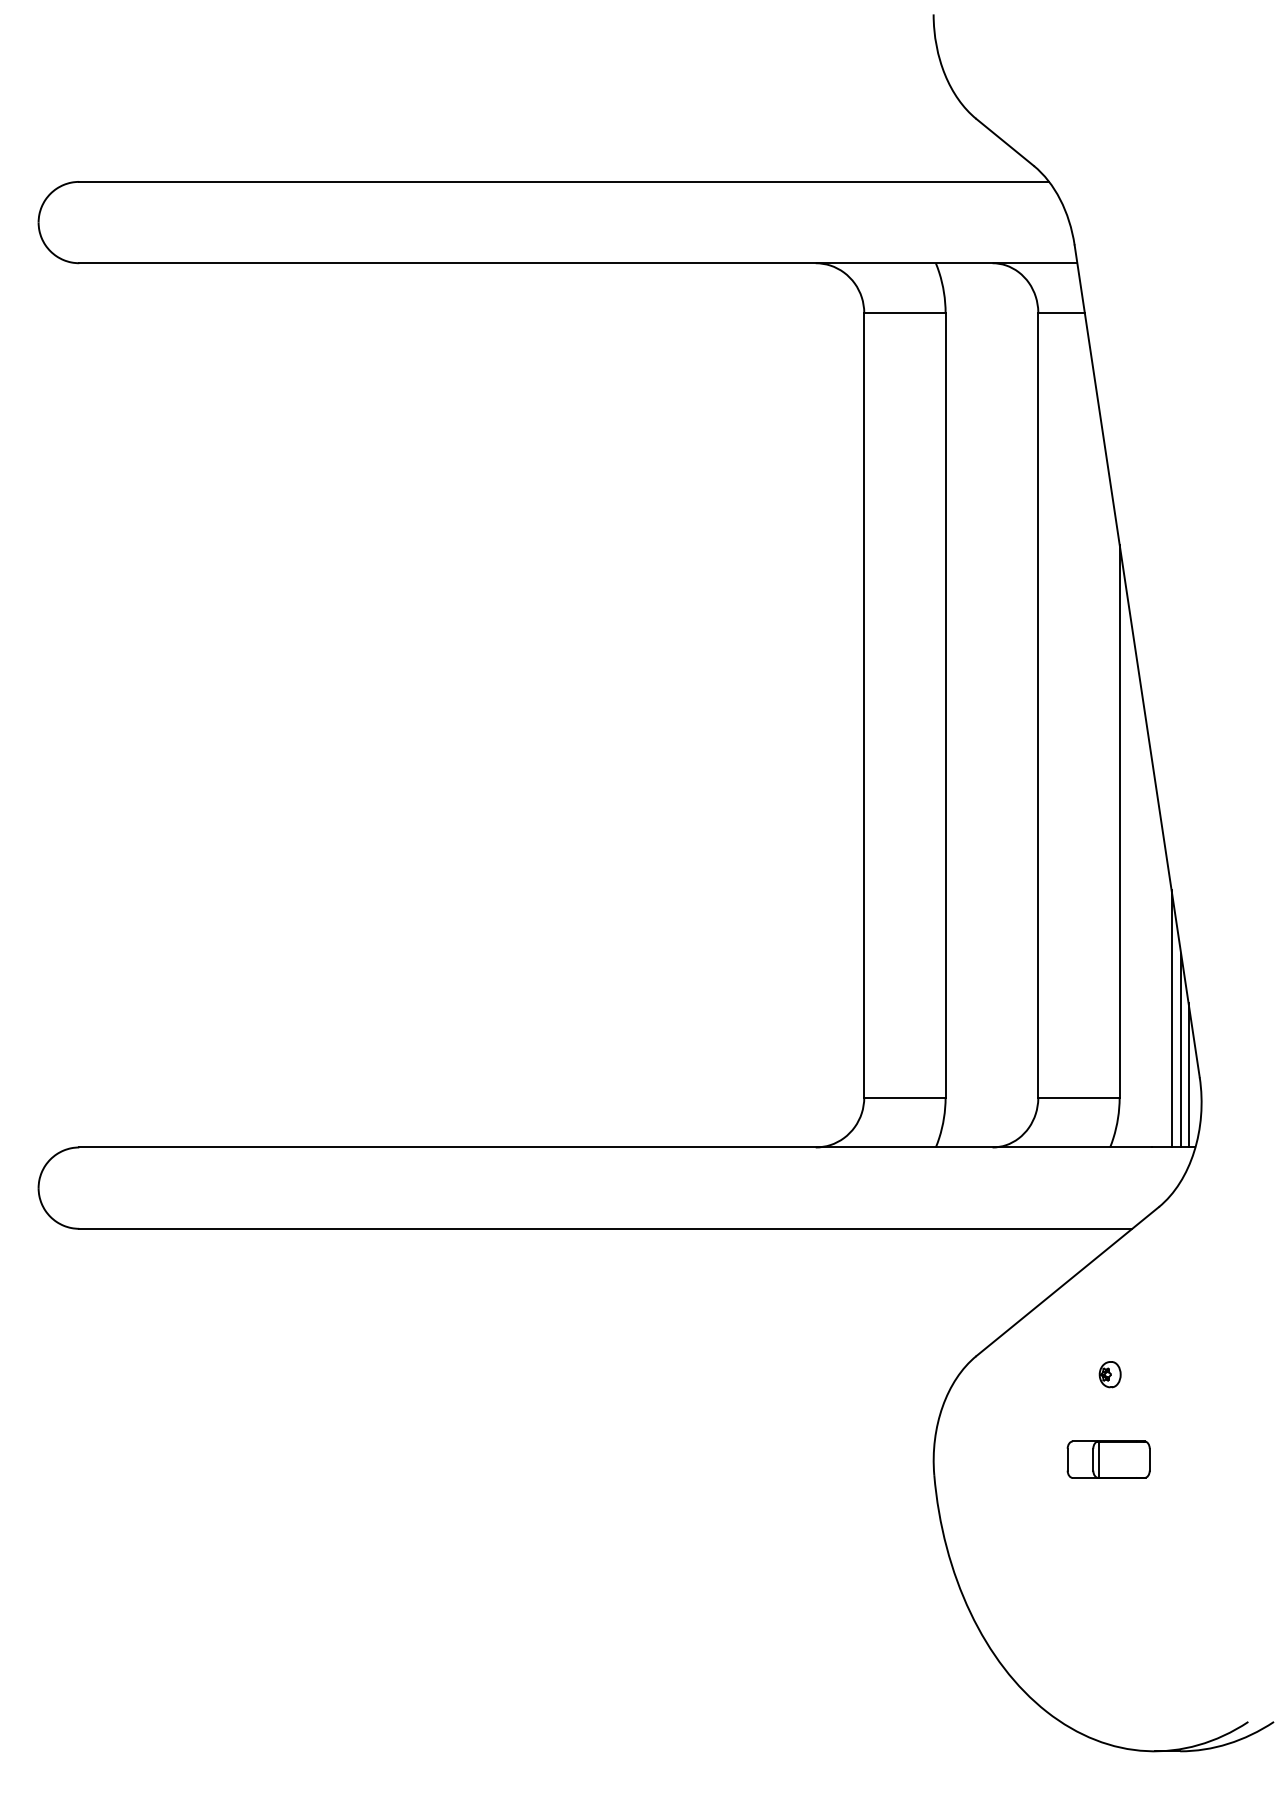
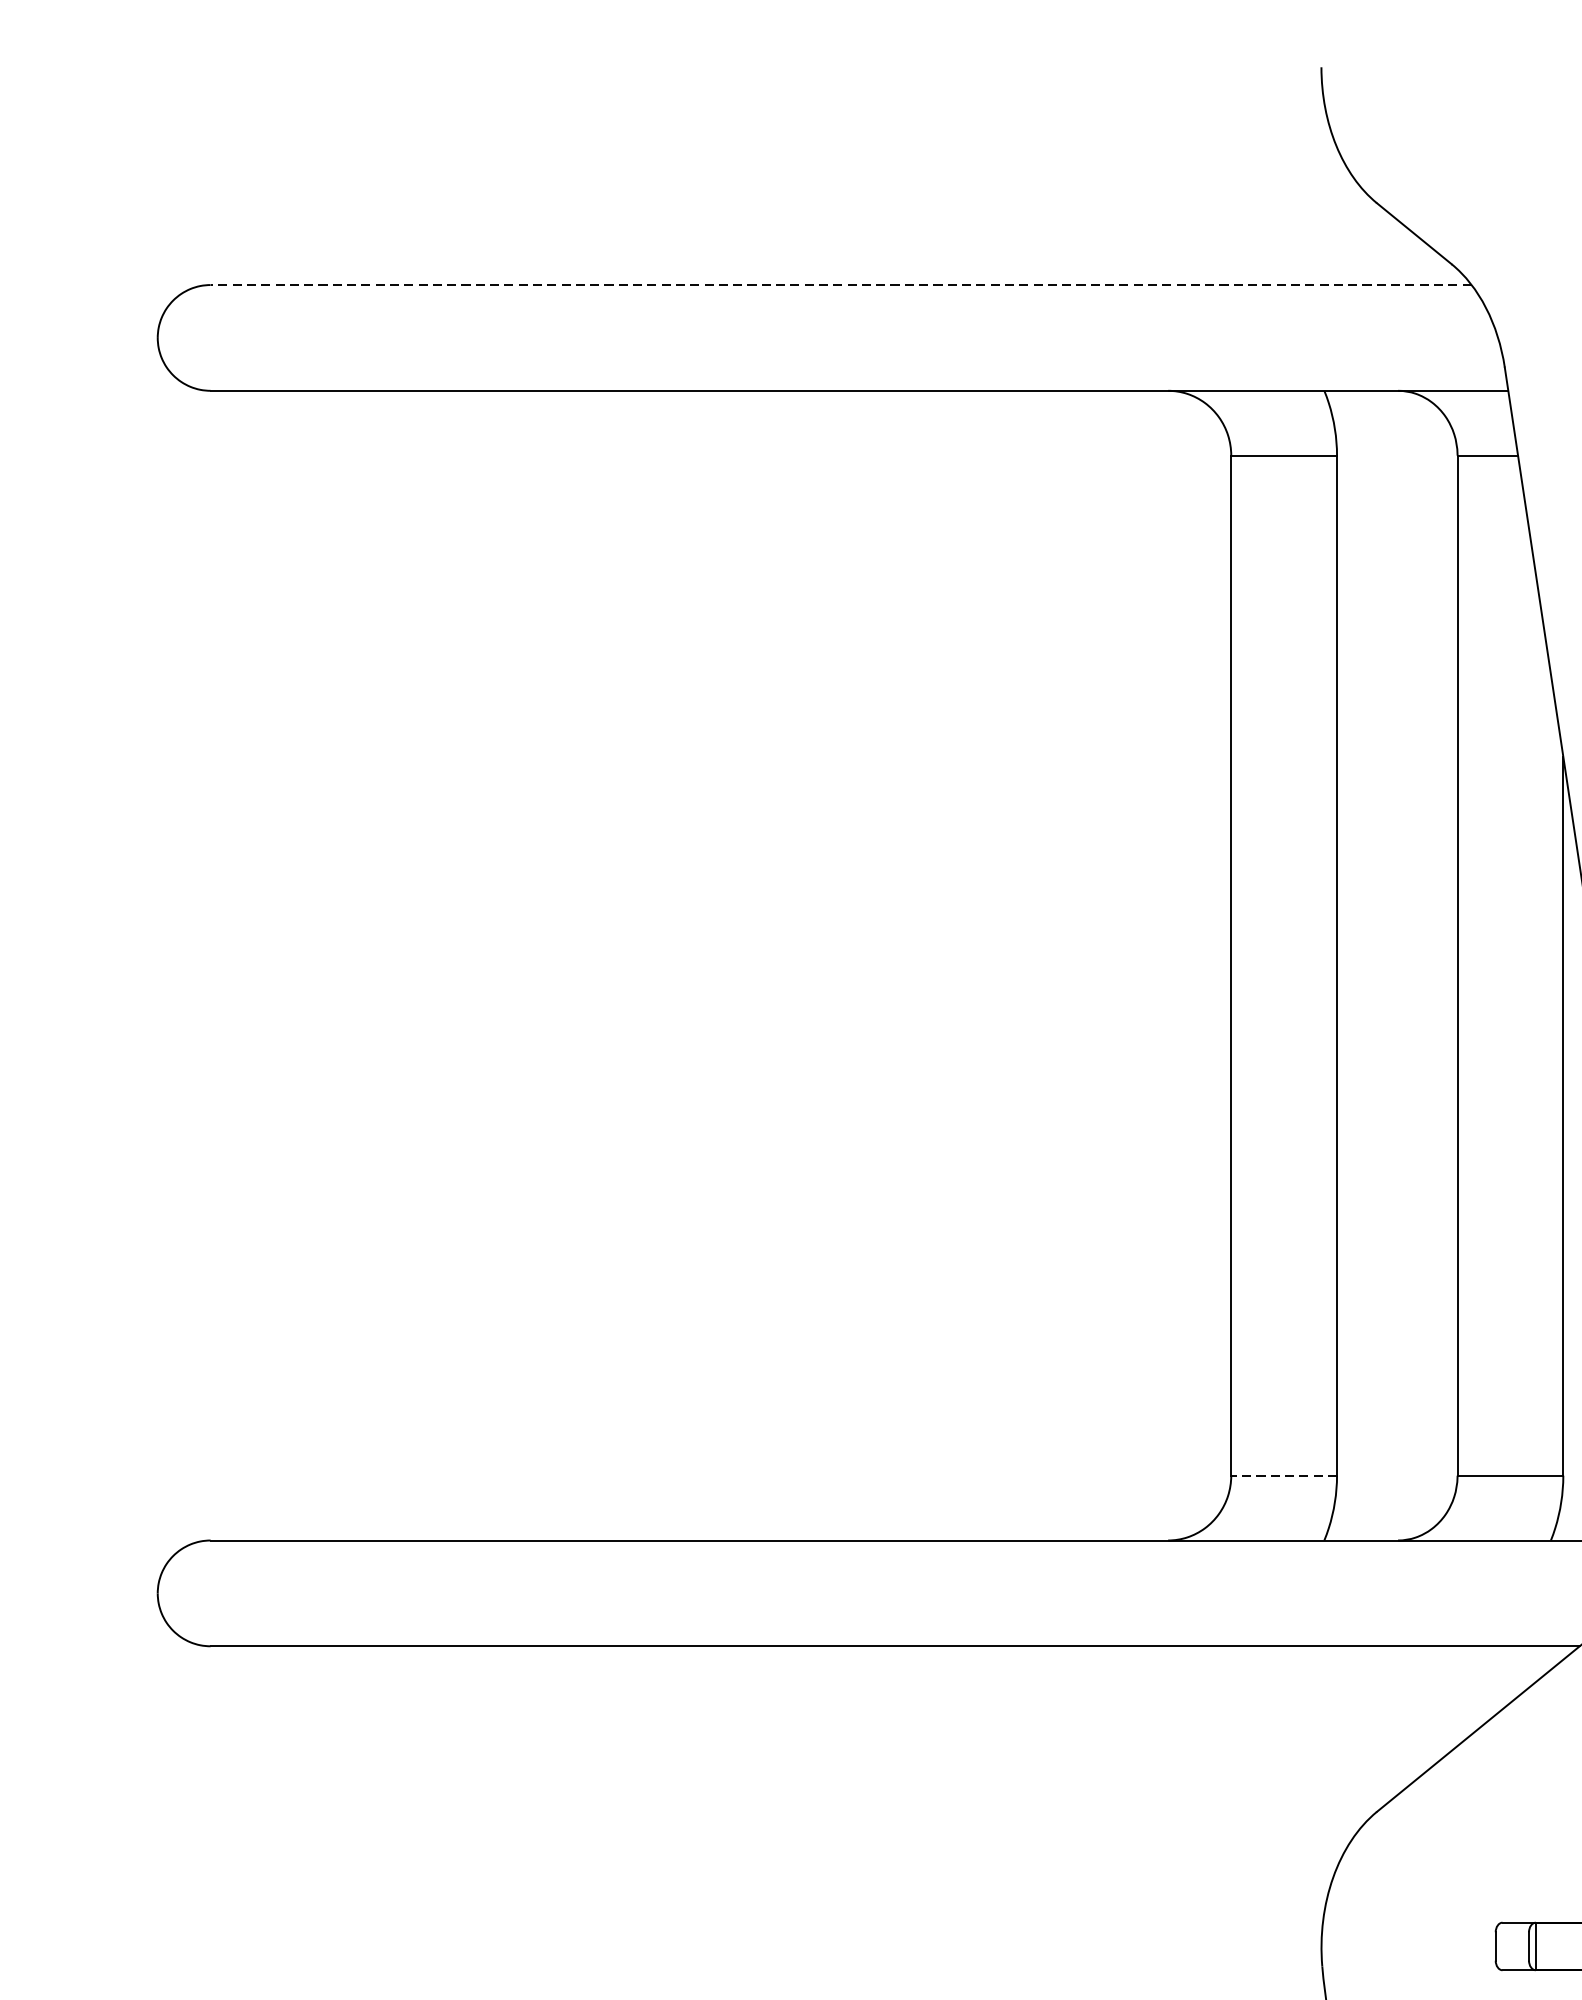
line: (564, 181) -> (841, 284), solid -> dashed
line: (904, 1097) -> (1283, 1475), solid -> dashed
part: (1109, 1374) -> (1550, 1835), removed

